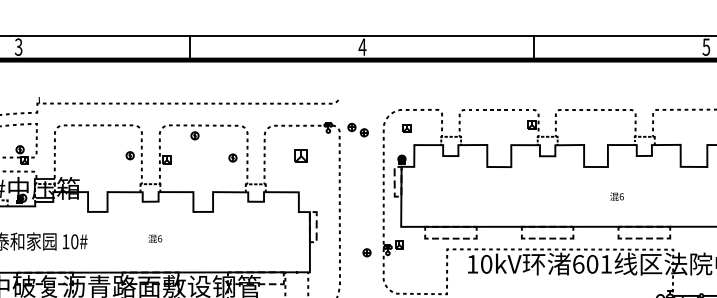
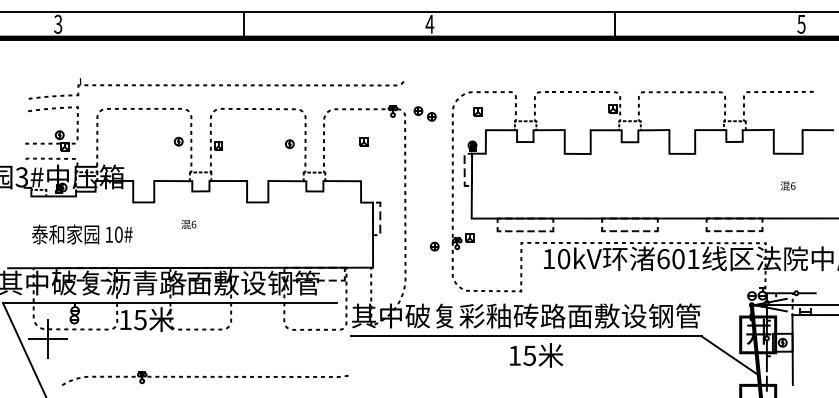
part: (194, 135) -> (248, 119), removed
part: (301, 155) -> (363, 141), size x0.62
text: (616, 196) -> (787, 185), moved
text: (154, 238) -> (188, 224), moved

